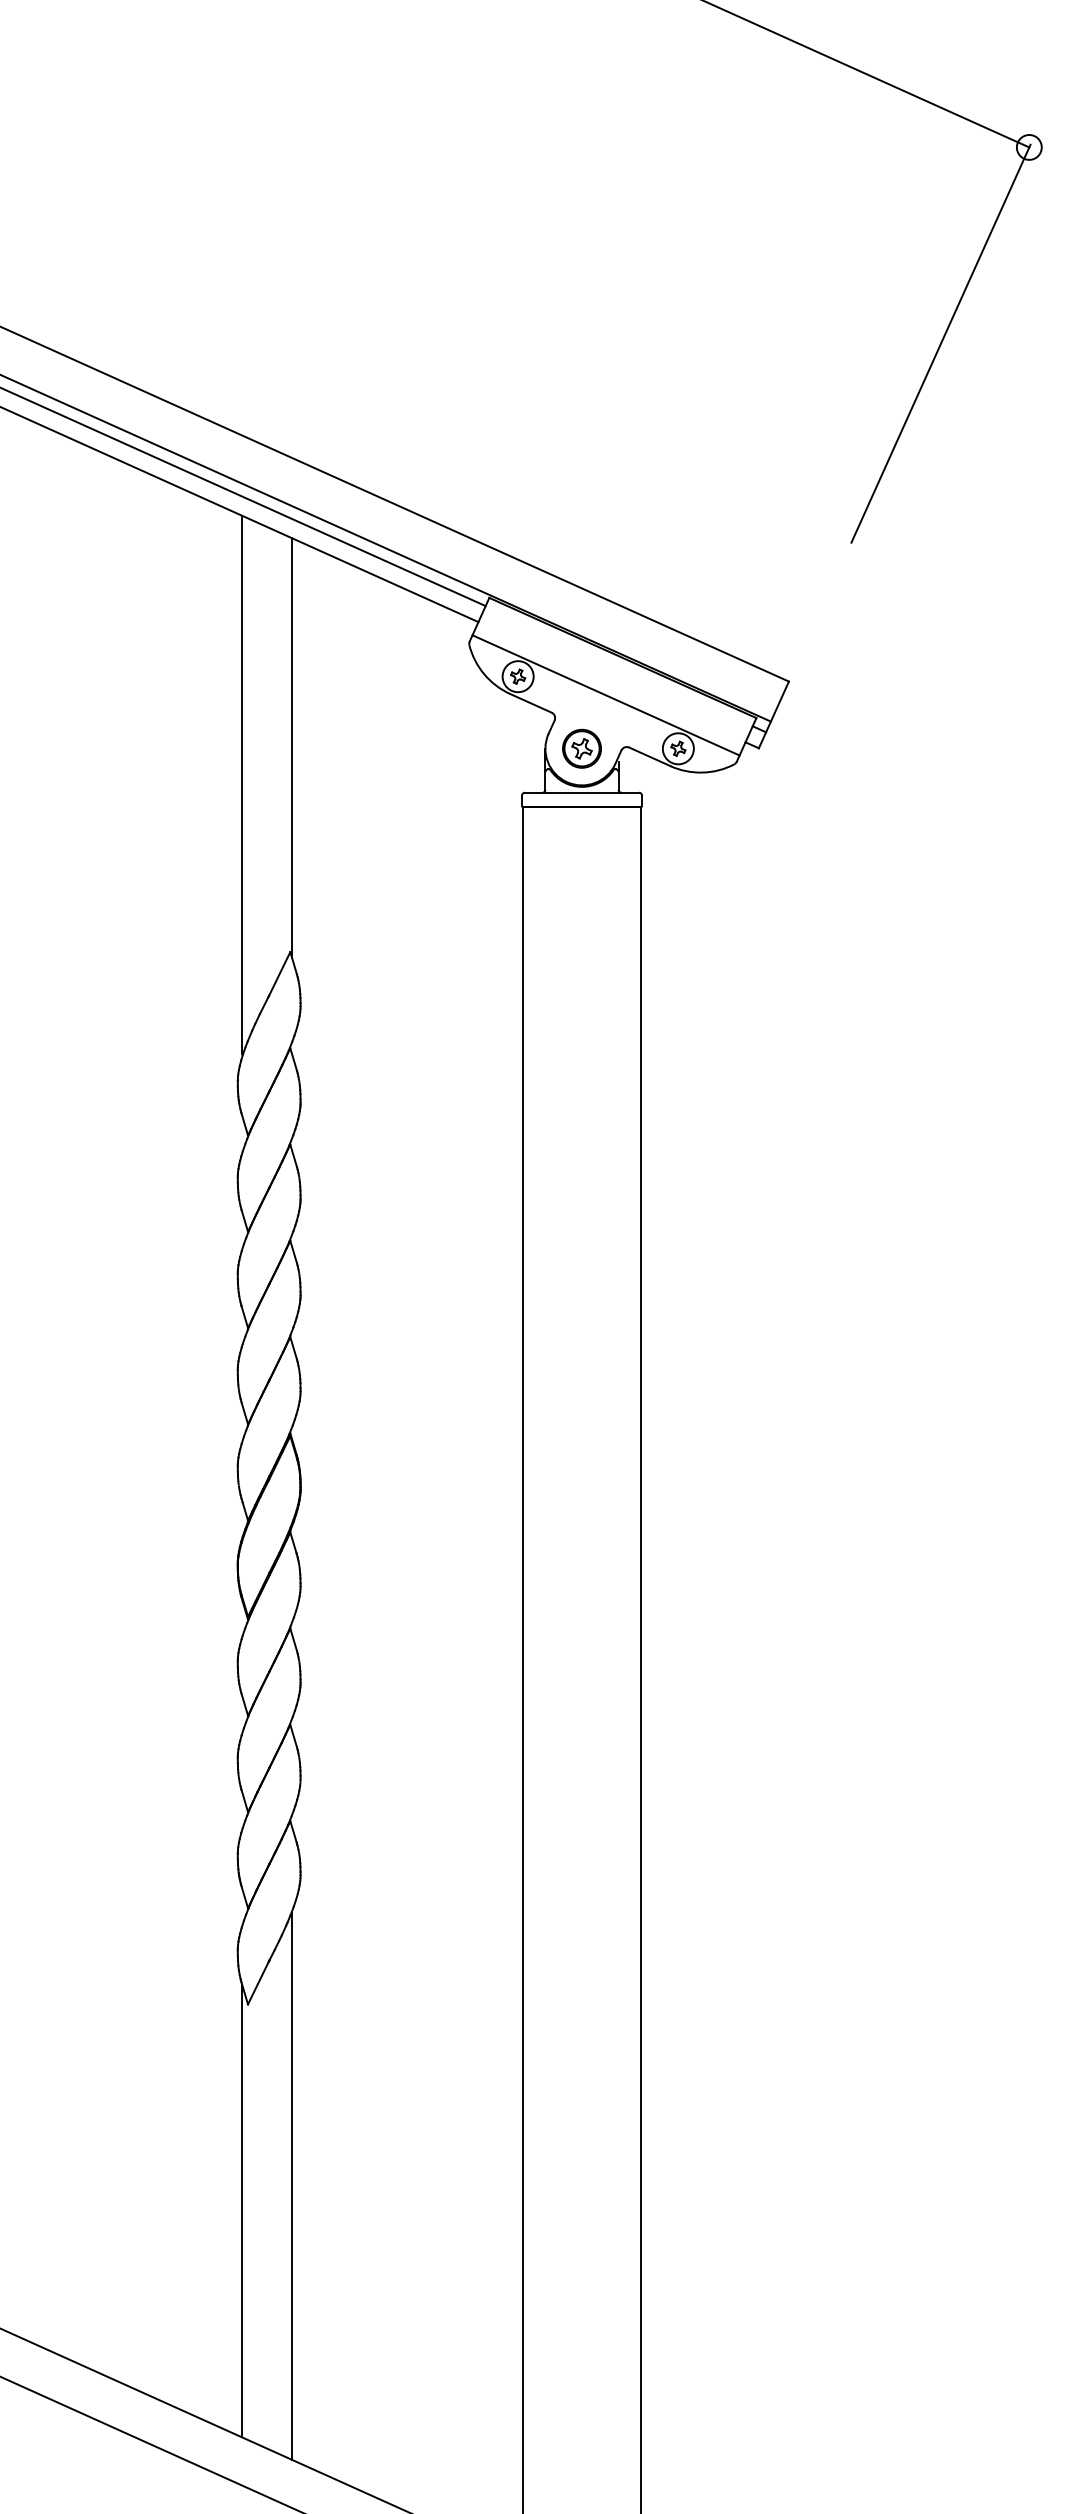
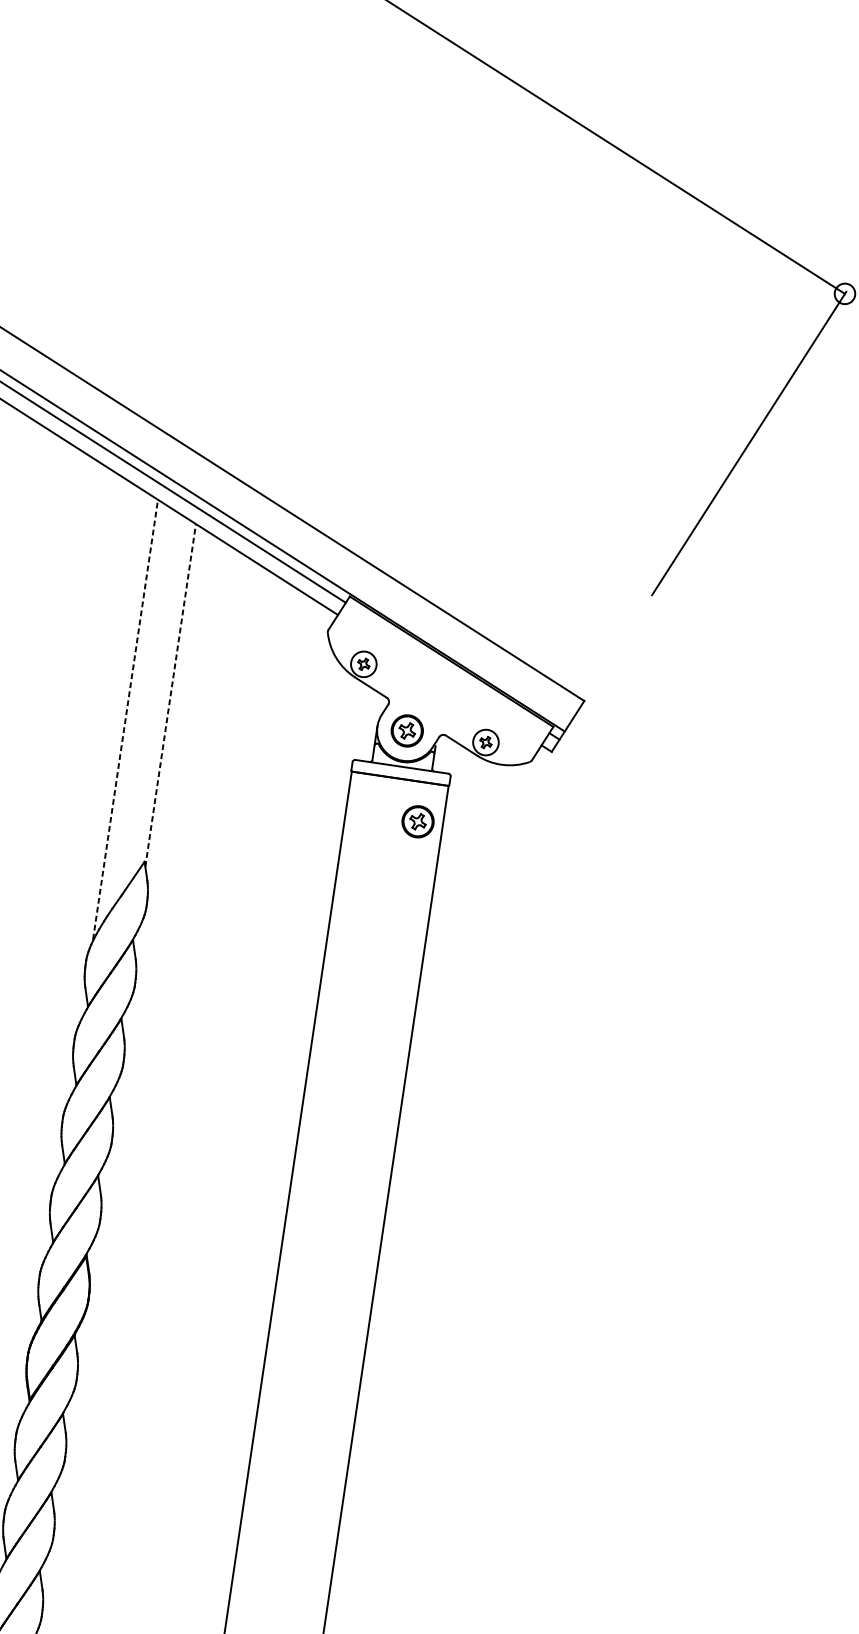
line: (605, 695) -> (432, 690), removed
line: (292, 748) -> (170, 695), solid -> dashed
line: (242, 784) -> (125, 719), solid -> dashed
part: (610, 855) -> (417, 821), added

